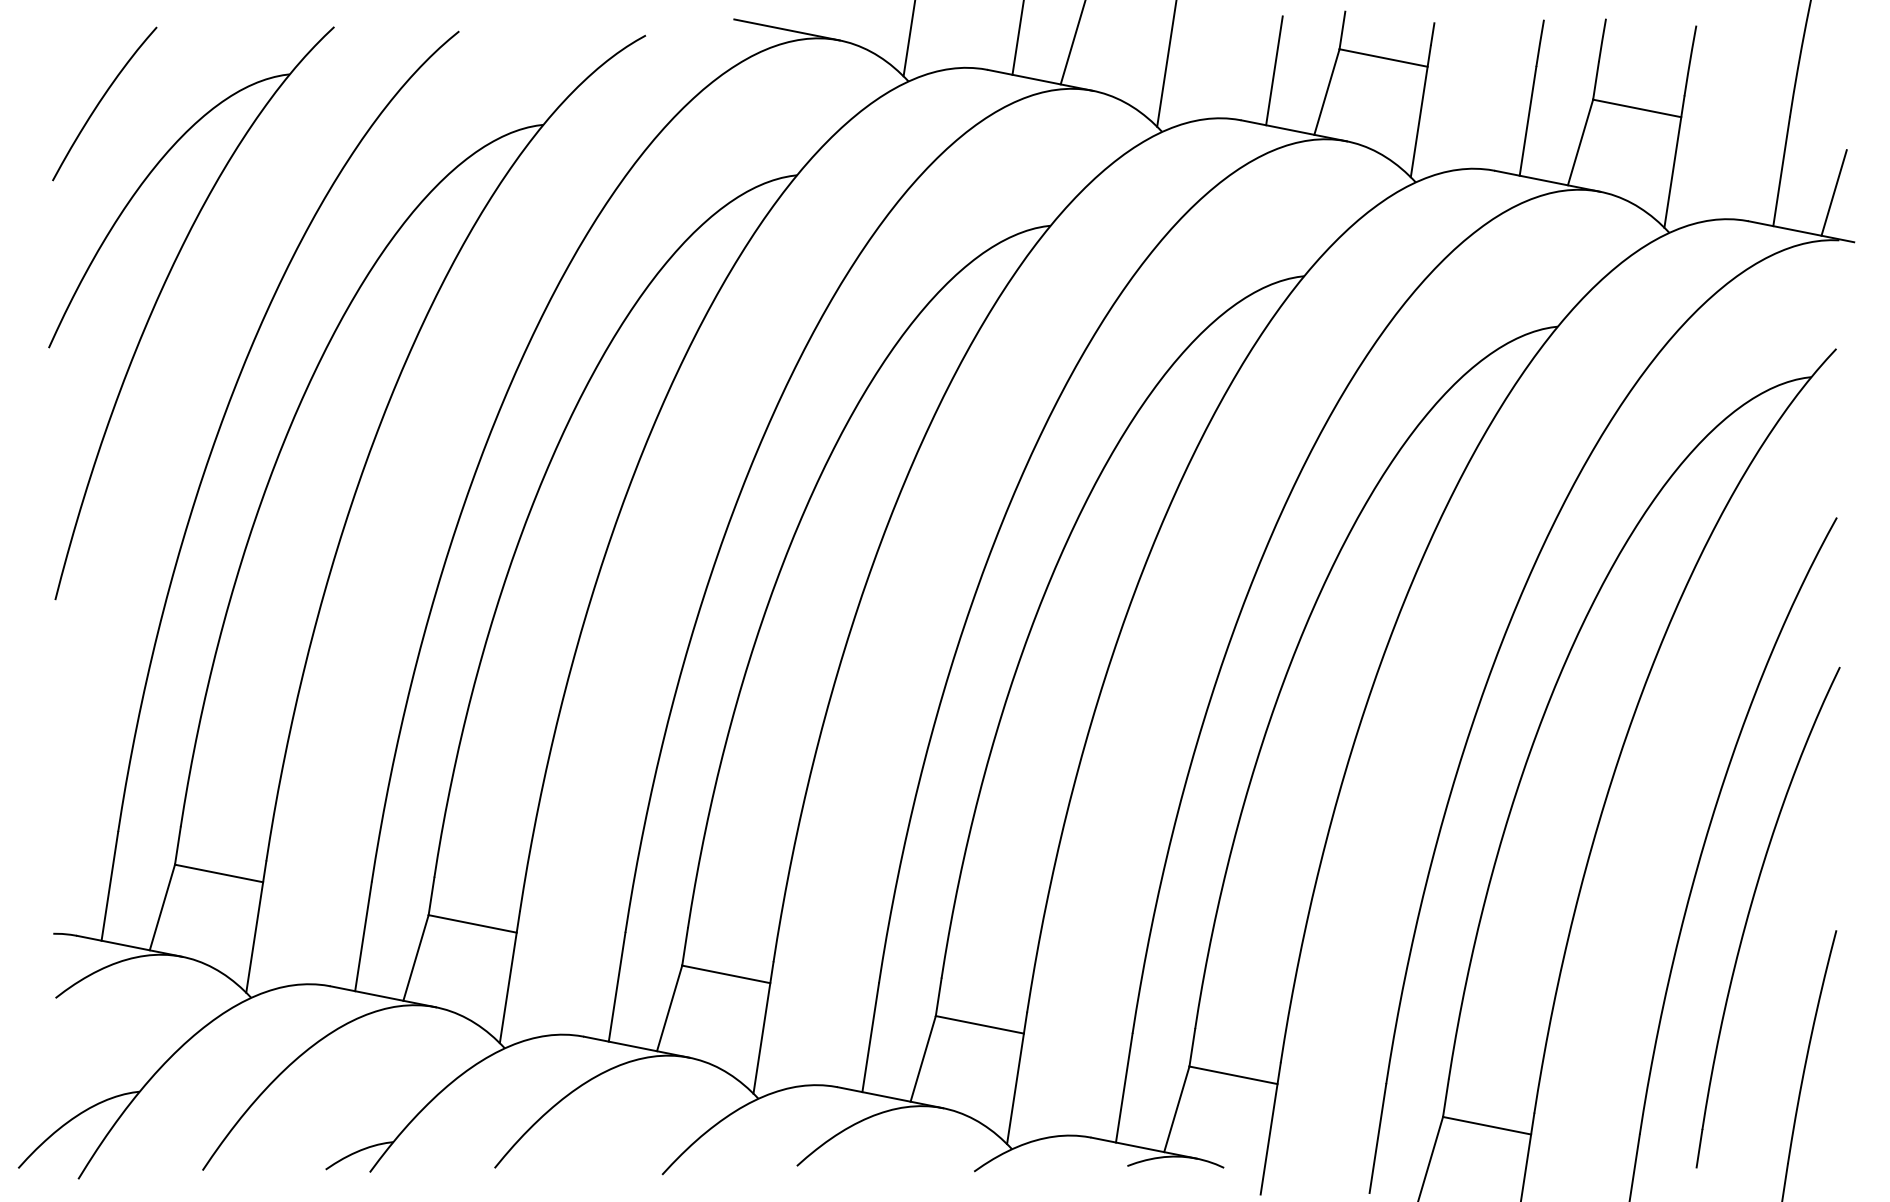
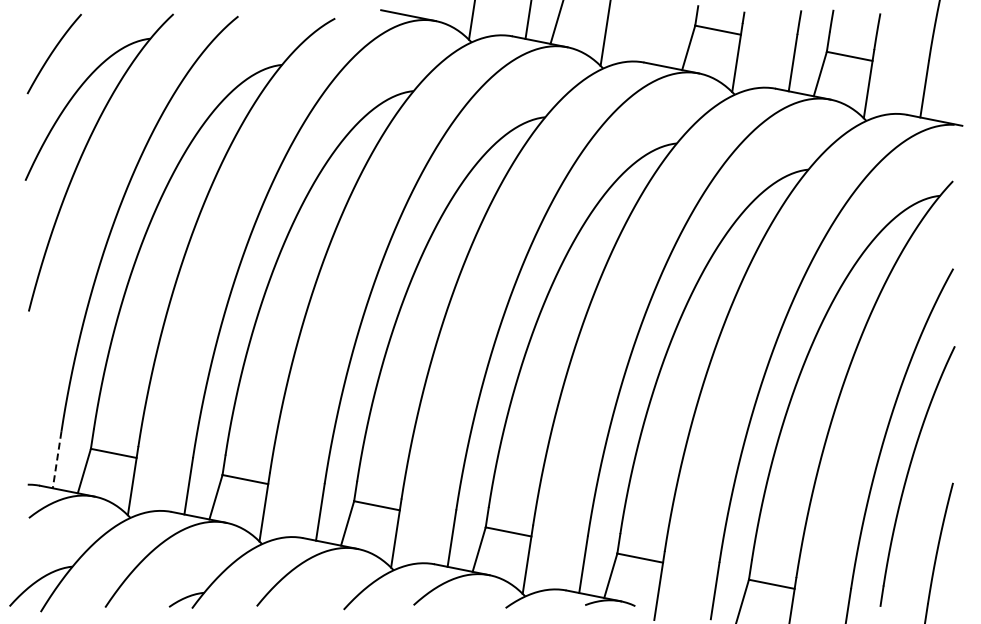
line: (1274, 70) -> (661, 36), removed
line: (1833, 193) -> (951, 100), removed
line: (110, 887) -> (57, 460), solid -> dashed

